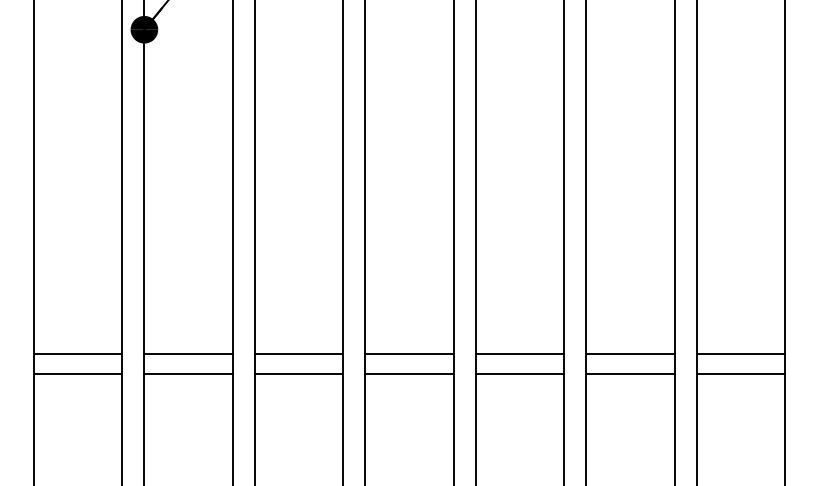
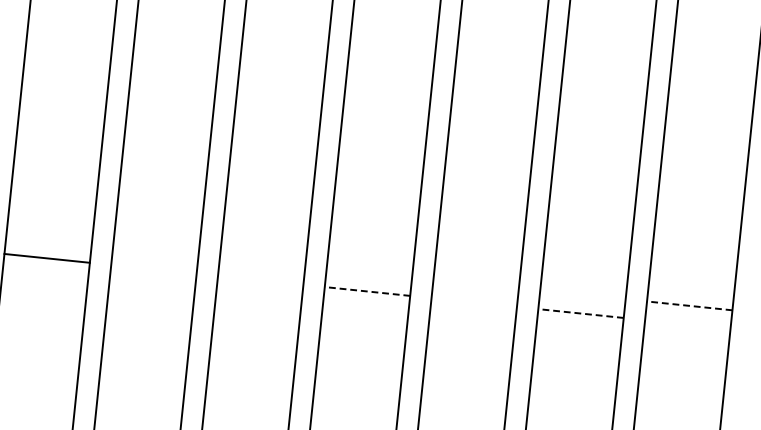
line: (77, 354) -> (48, 239), removed
line: (188, 354) -> (155, 251), removed
line: (298, 354) -> (262, 262), removed
line: (409, 354) -> (369, 273), removed
line: (519, 354) -> (475, 284), removed
line: (630, 354) -> (583, 295), removed
line: (740, 354) -> (689, 306), solid -> dashed
line: (188, 373) -> (153, 269), removed
line: (298, 373) -> (260, 280), removed
line: (408, 373) -> (366, 291), solid -> dashed
line: (519, 373) -> (473, 302), removed
line: (629, 373) -> (580, 313), solid -> dashed
line: (740, 373) -> (687, 324), removed

